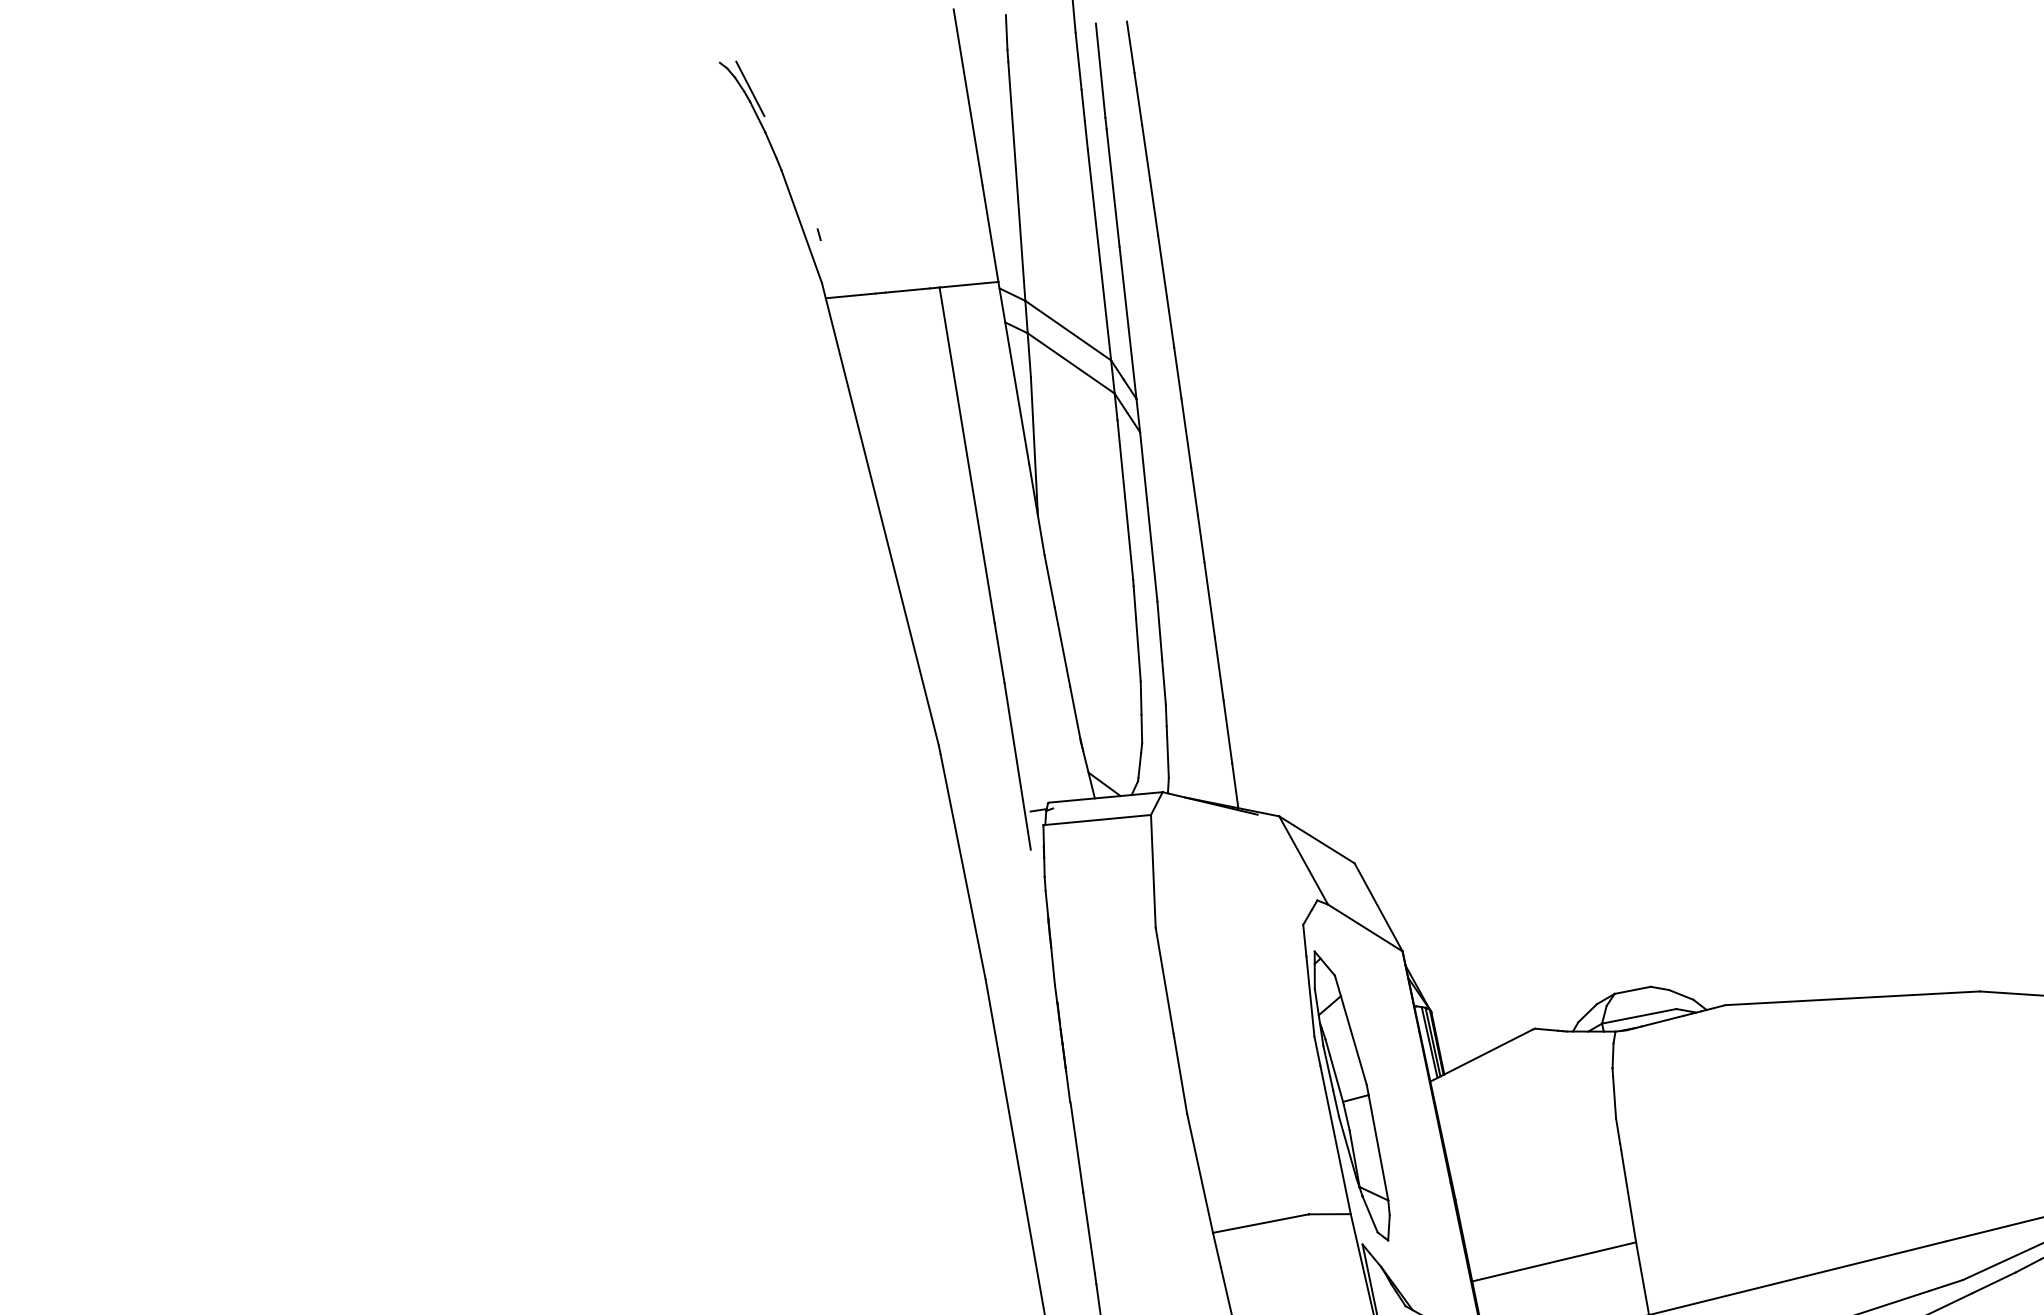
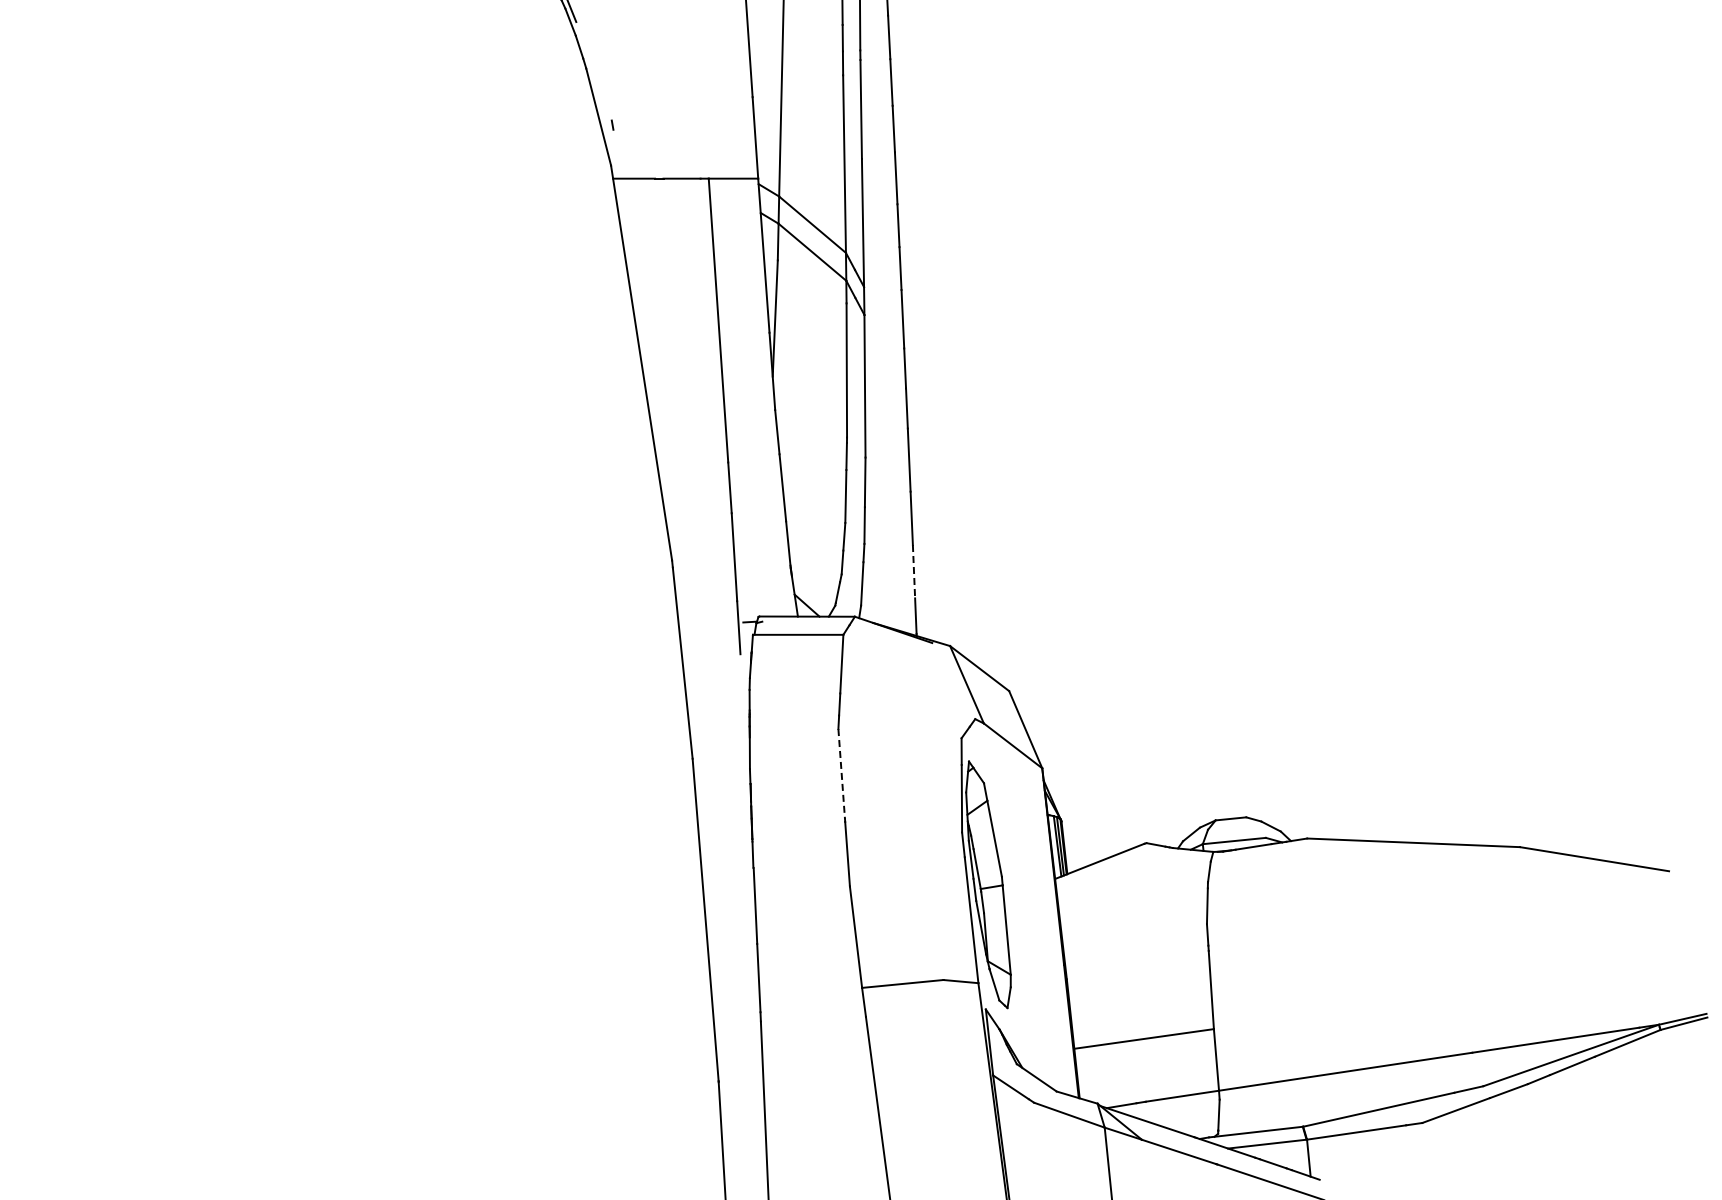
line: (1228, 731) -> (914, 571), solid -> dashed
line: (1164, 981) -> (841, 774), solid -> dashed

